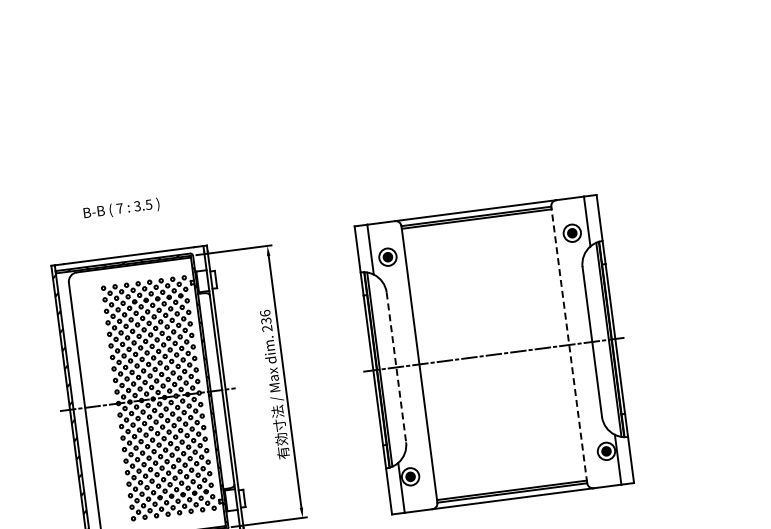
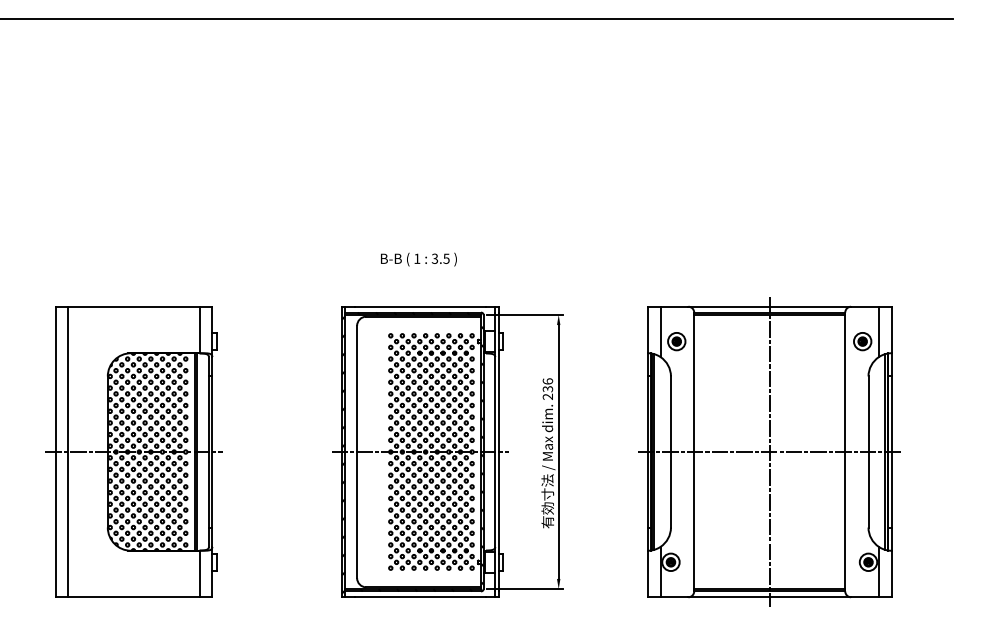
text: (120, 208) -> (417, 258), 7 -> 1
line: (569, 344) -> (845, 451), dashed -> solid
line: (494, 354) -> (769, 451), added
line: (396, 367) -> (670, 452), dashed -> solid

